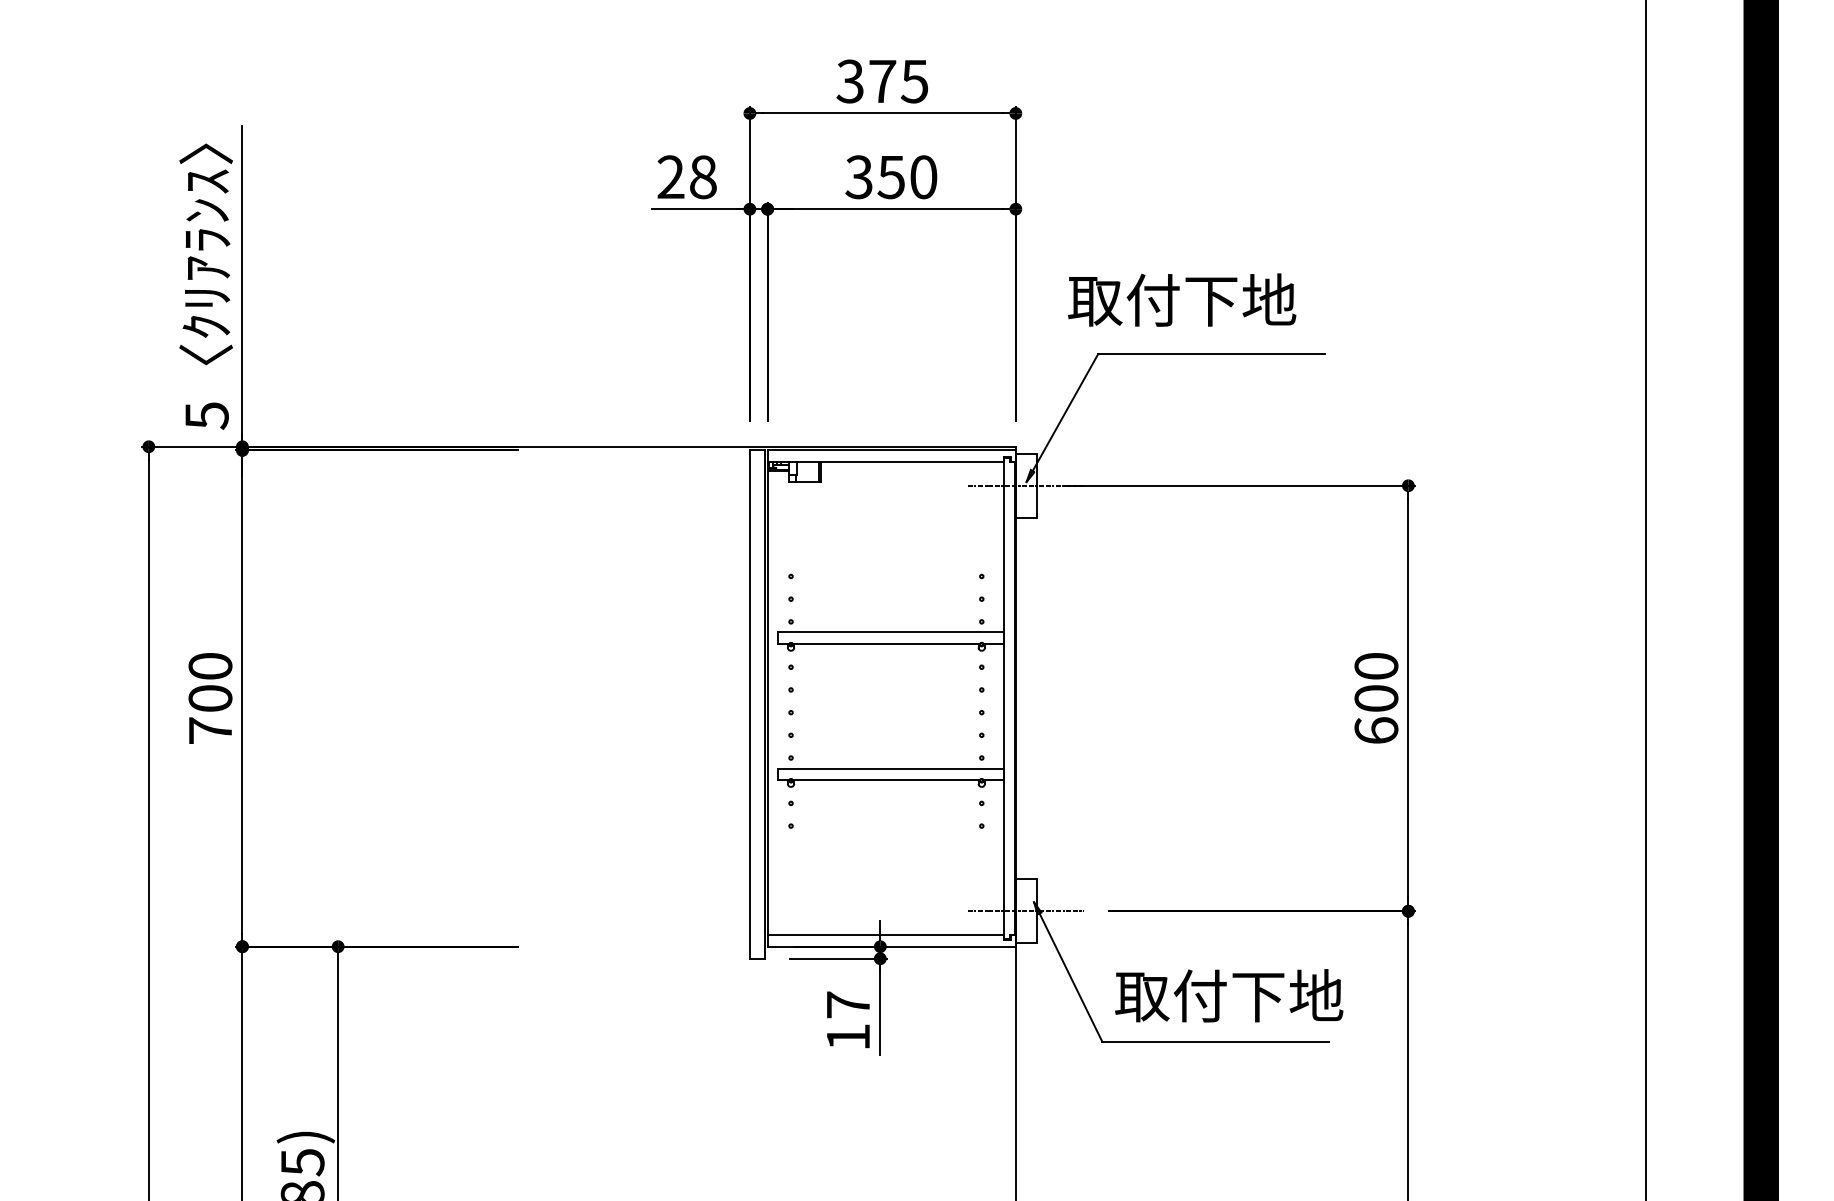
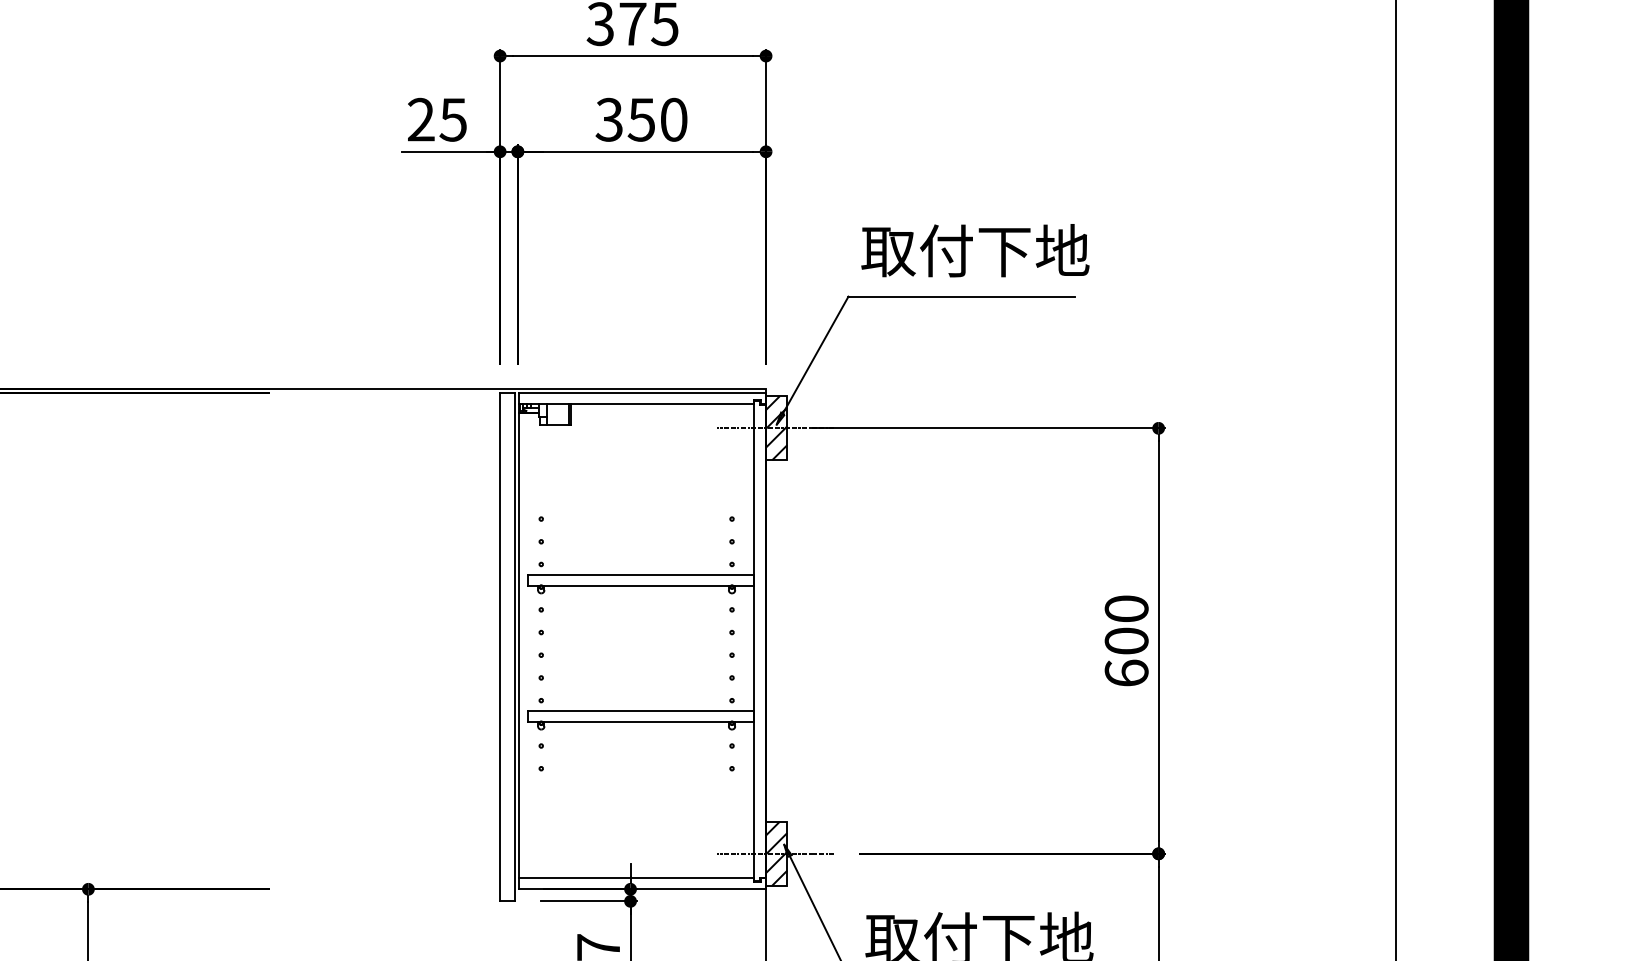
text: (702, 177) -> (452, 120), 28 -> 25
text: (1182, 299) -> (975, 250), moved
hatch: (1026, 485) -> (776, 428), added
hatch: (1026, 911) -> (776, 854), added

